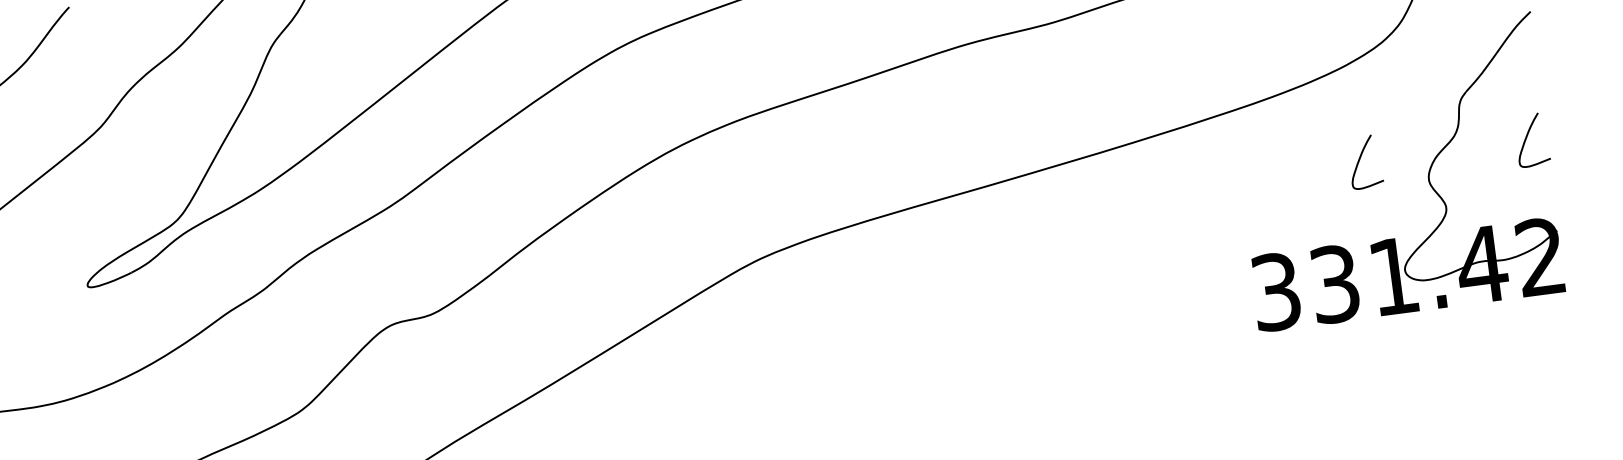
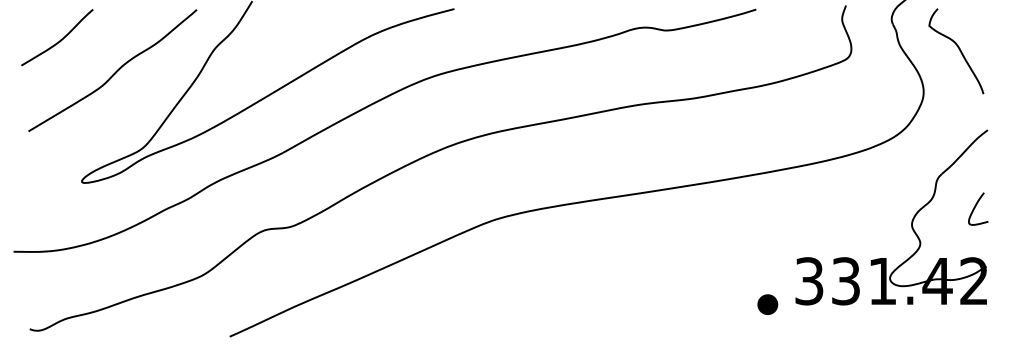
curve: (1361, 158) -> (872, 206), removed
part: (1213, 338) -> (767, 304), added

